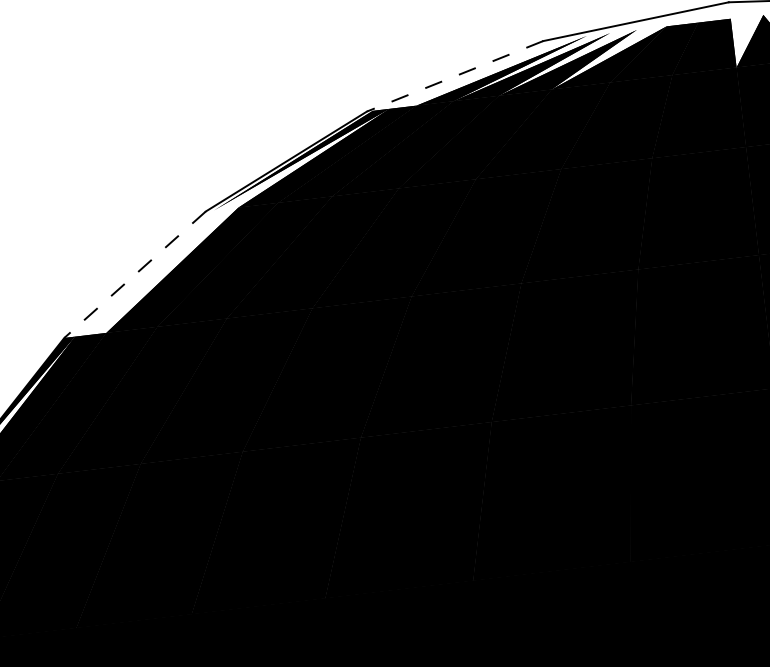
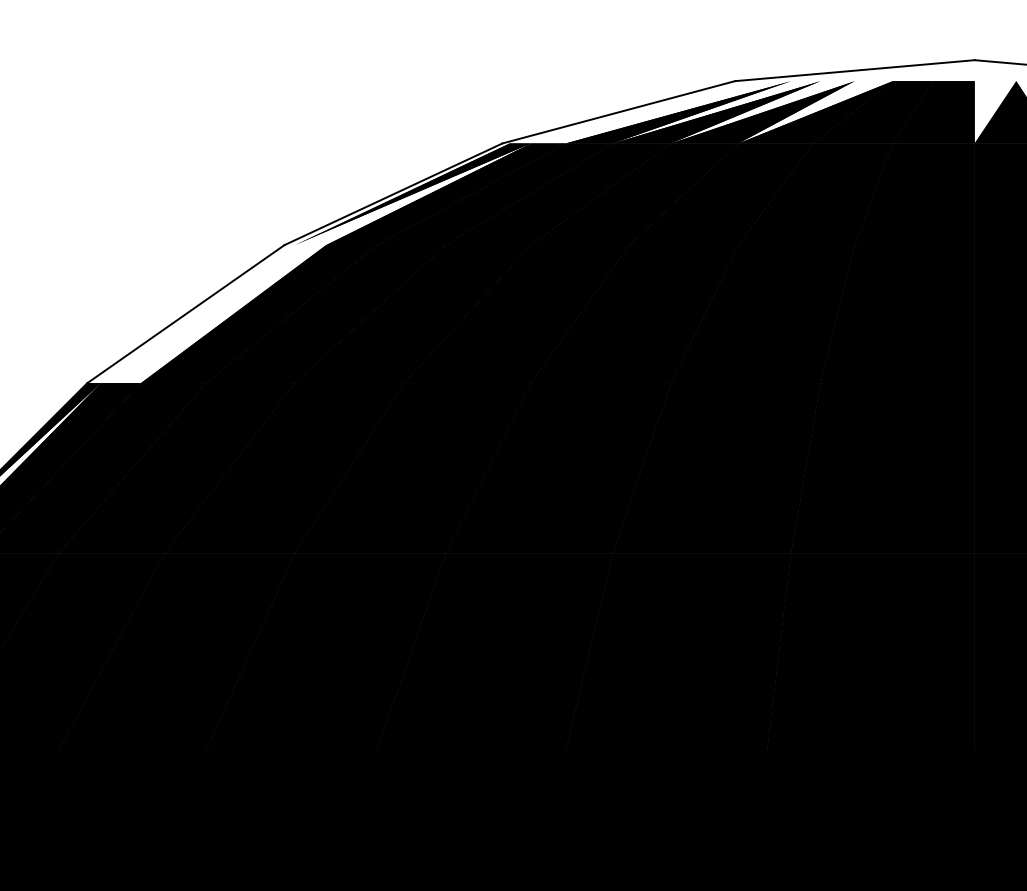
line: (454, 76) -> (618, 112), dashed -> solid
line: (134, 275) -> (185, 314), dashed -> solid

